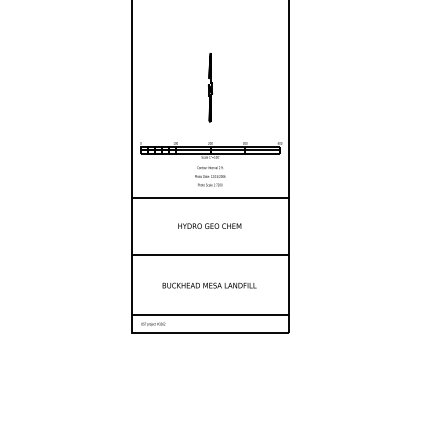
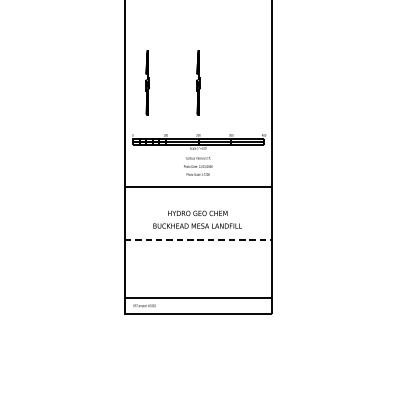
line: (156, 87) -> (147, 82), added
line: (210, 254) -> (198, 240), solid -> dashed
text: (209, 285) -> (197, 225), moved

